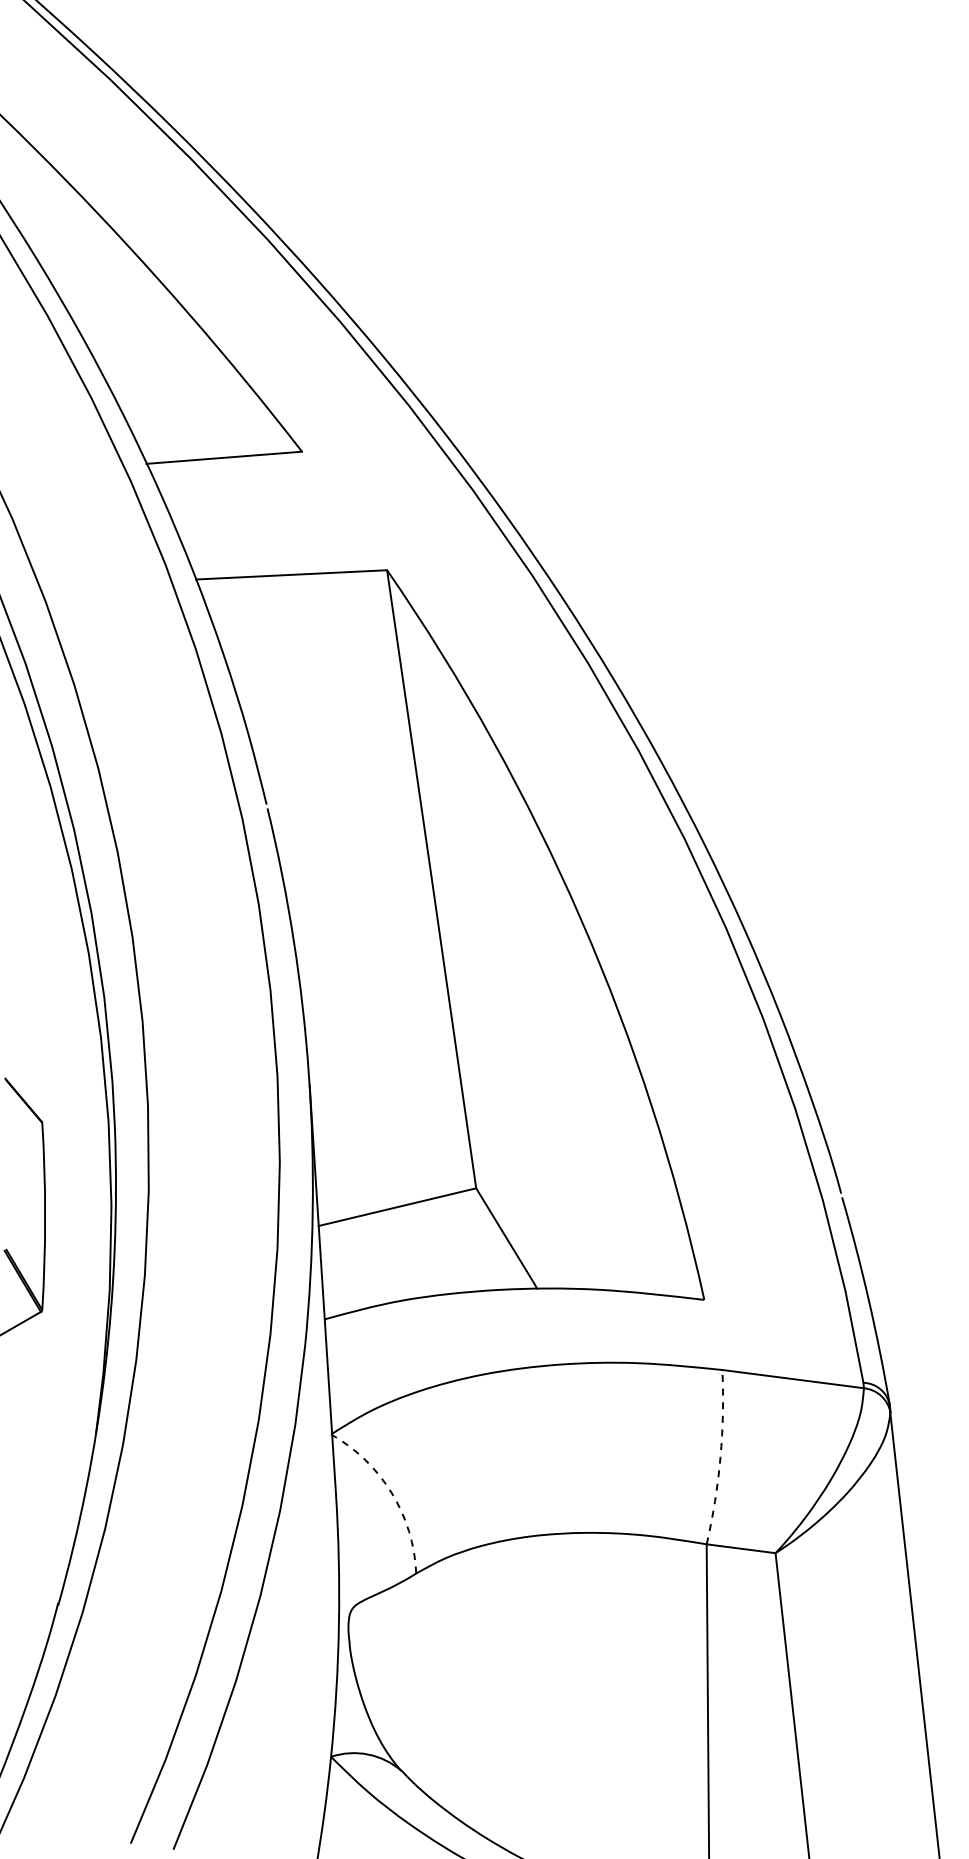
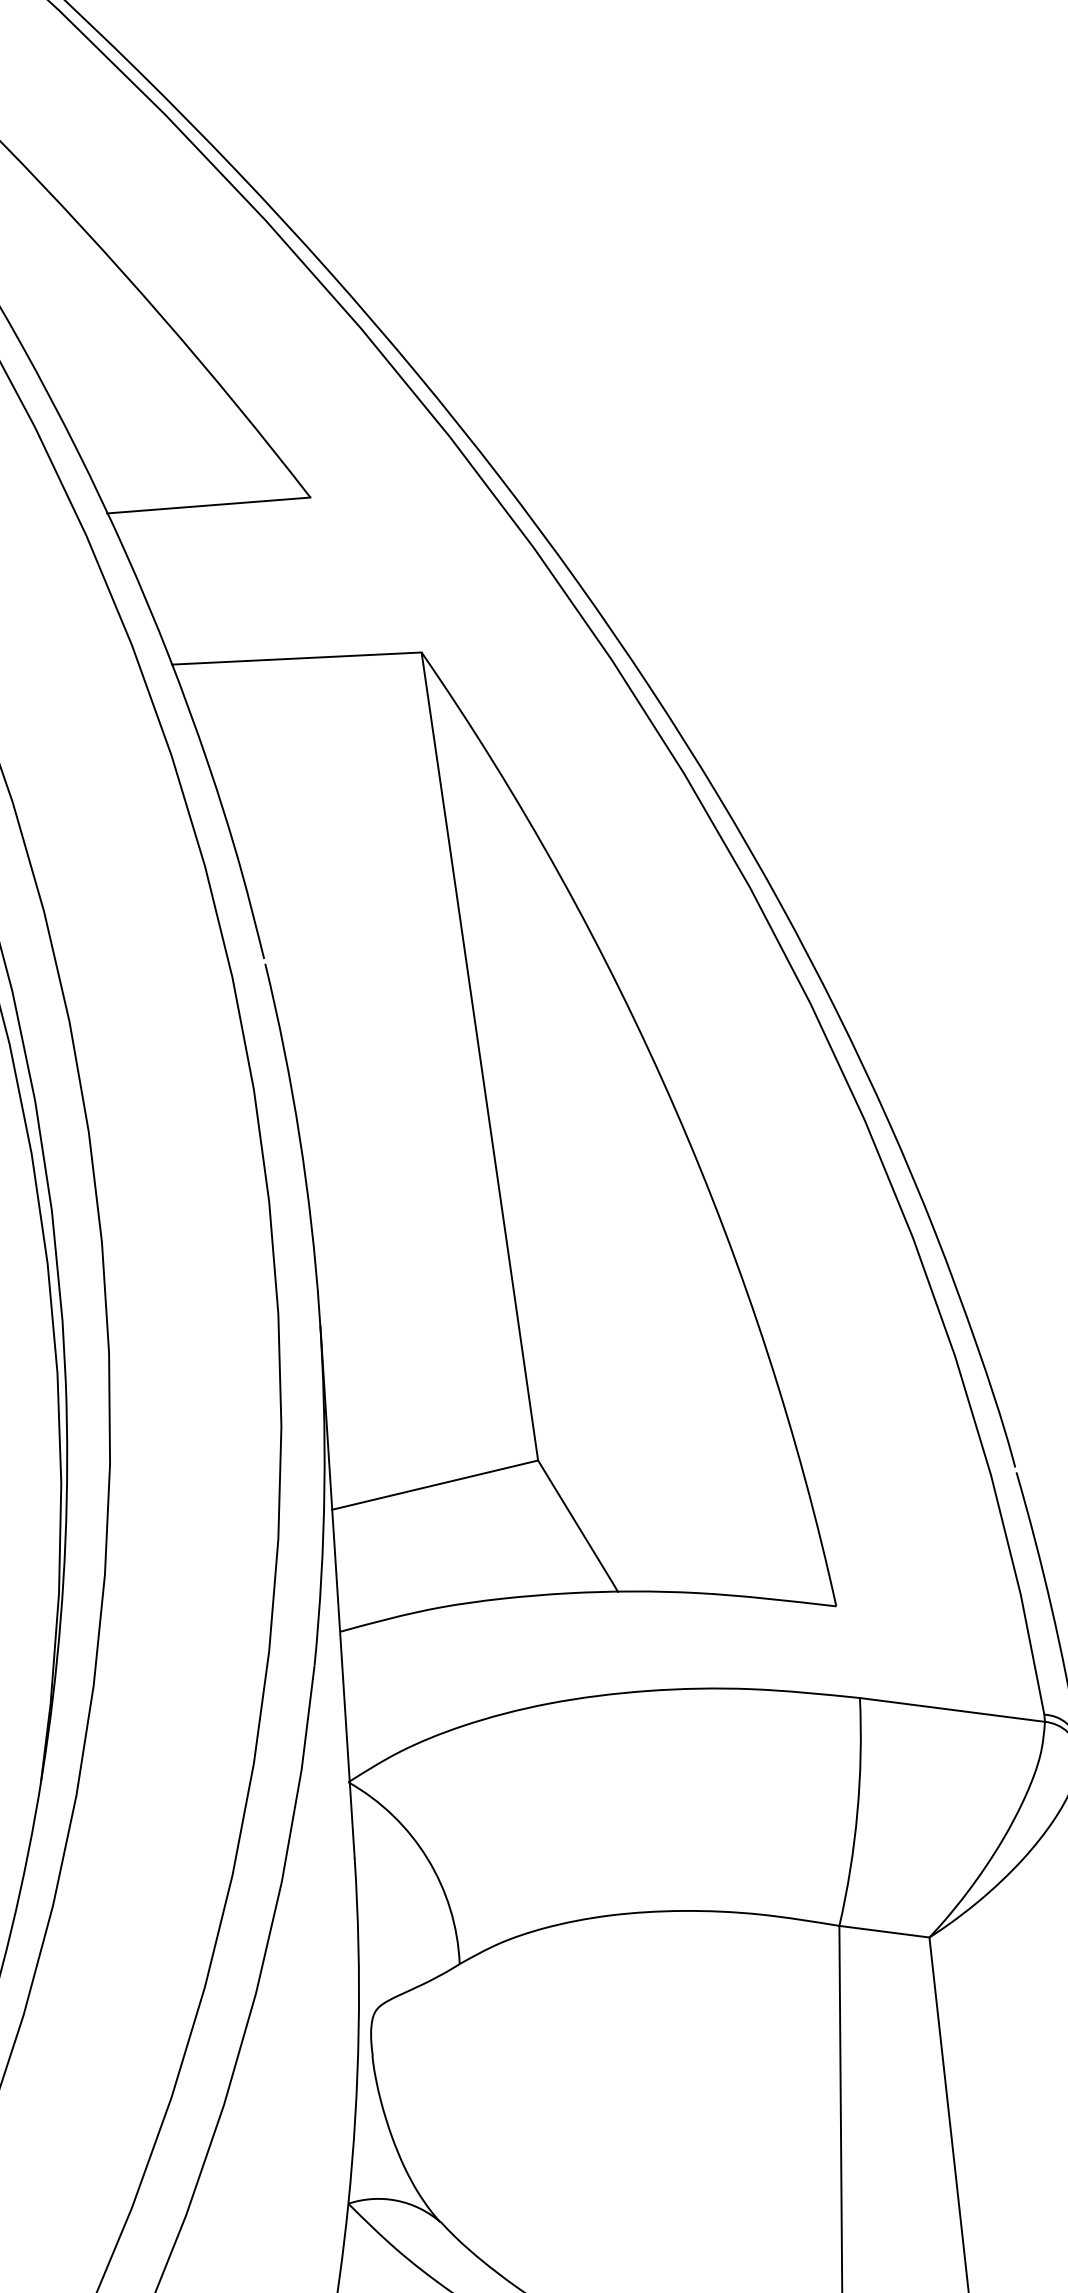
arc: (720, 1457) -> (857, 1812), dashed -> solid
arc: (391, 1492) -> (427, 1858), dashed -> solid

